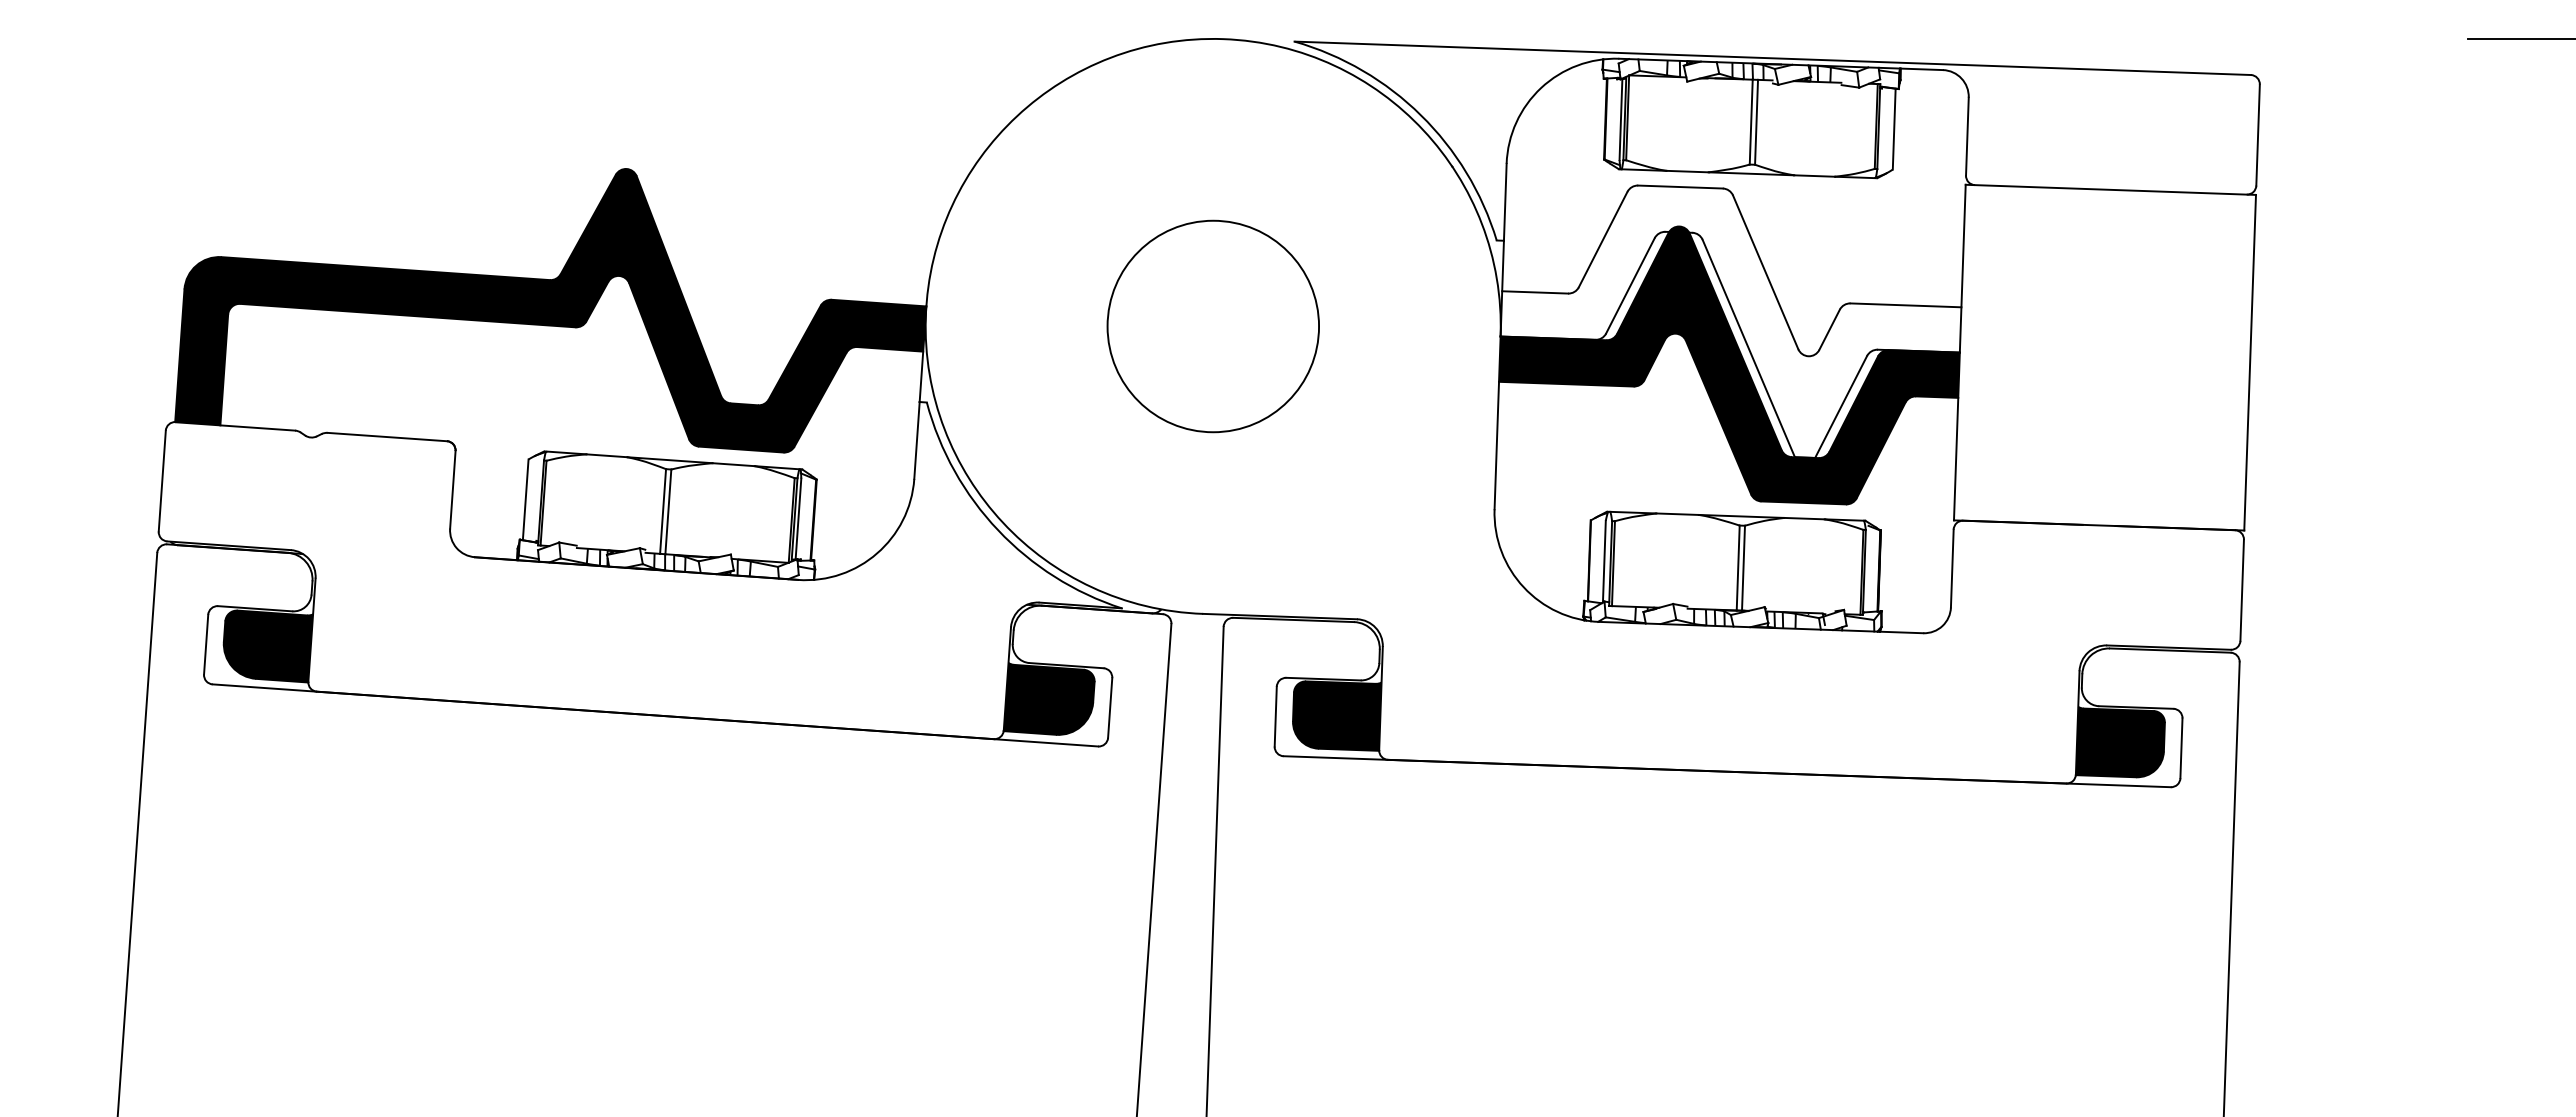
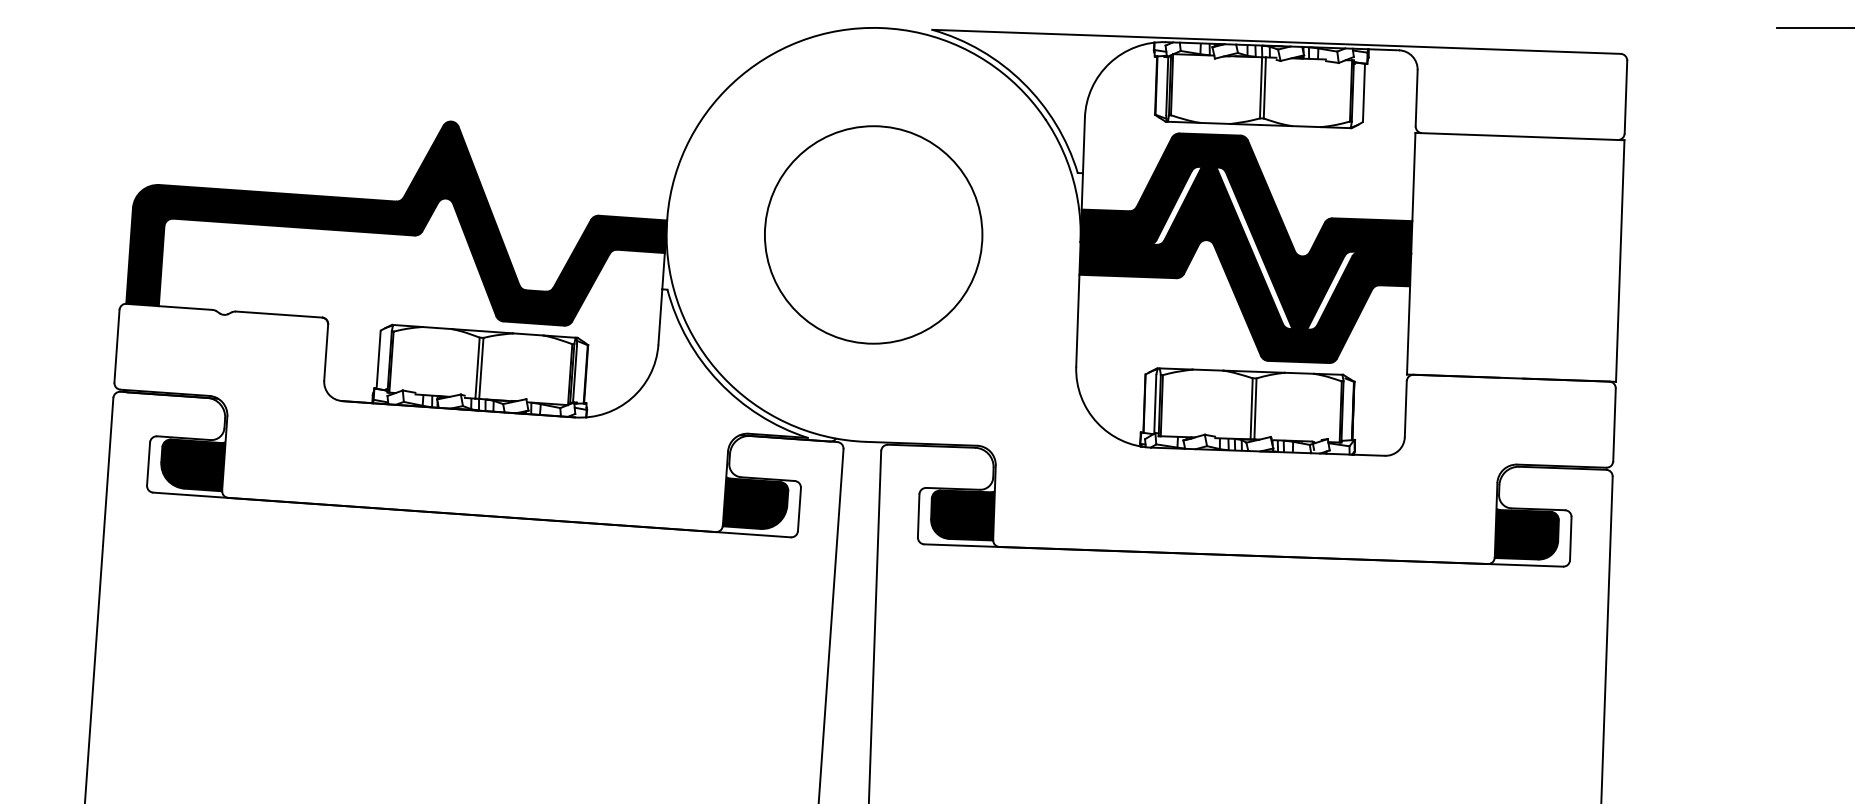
fill: (1730, 321) -> (1246, 231), added
circle: (1213, 326) -> (873, 234), size x1.43

